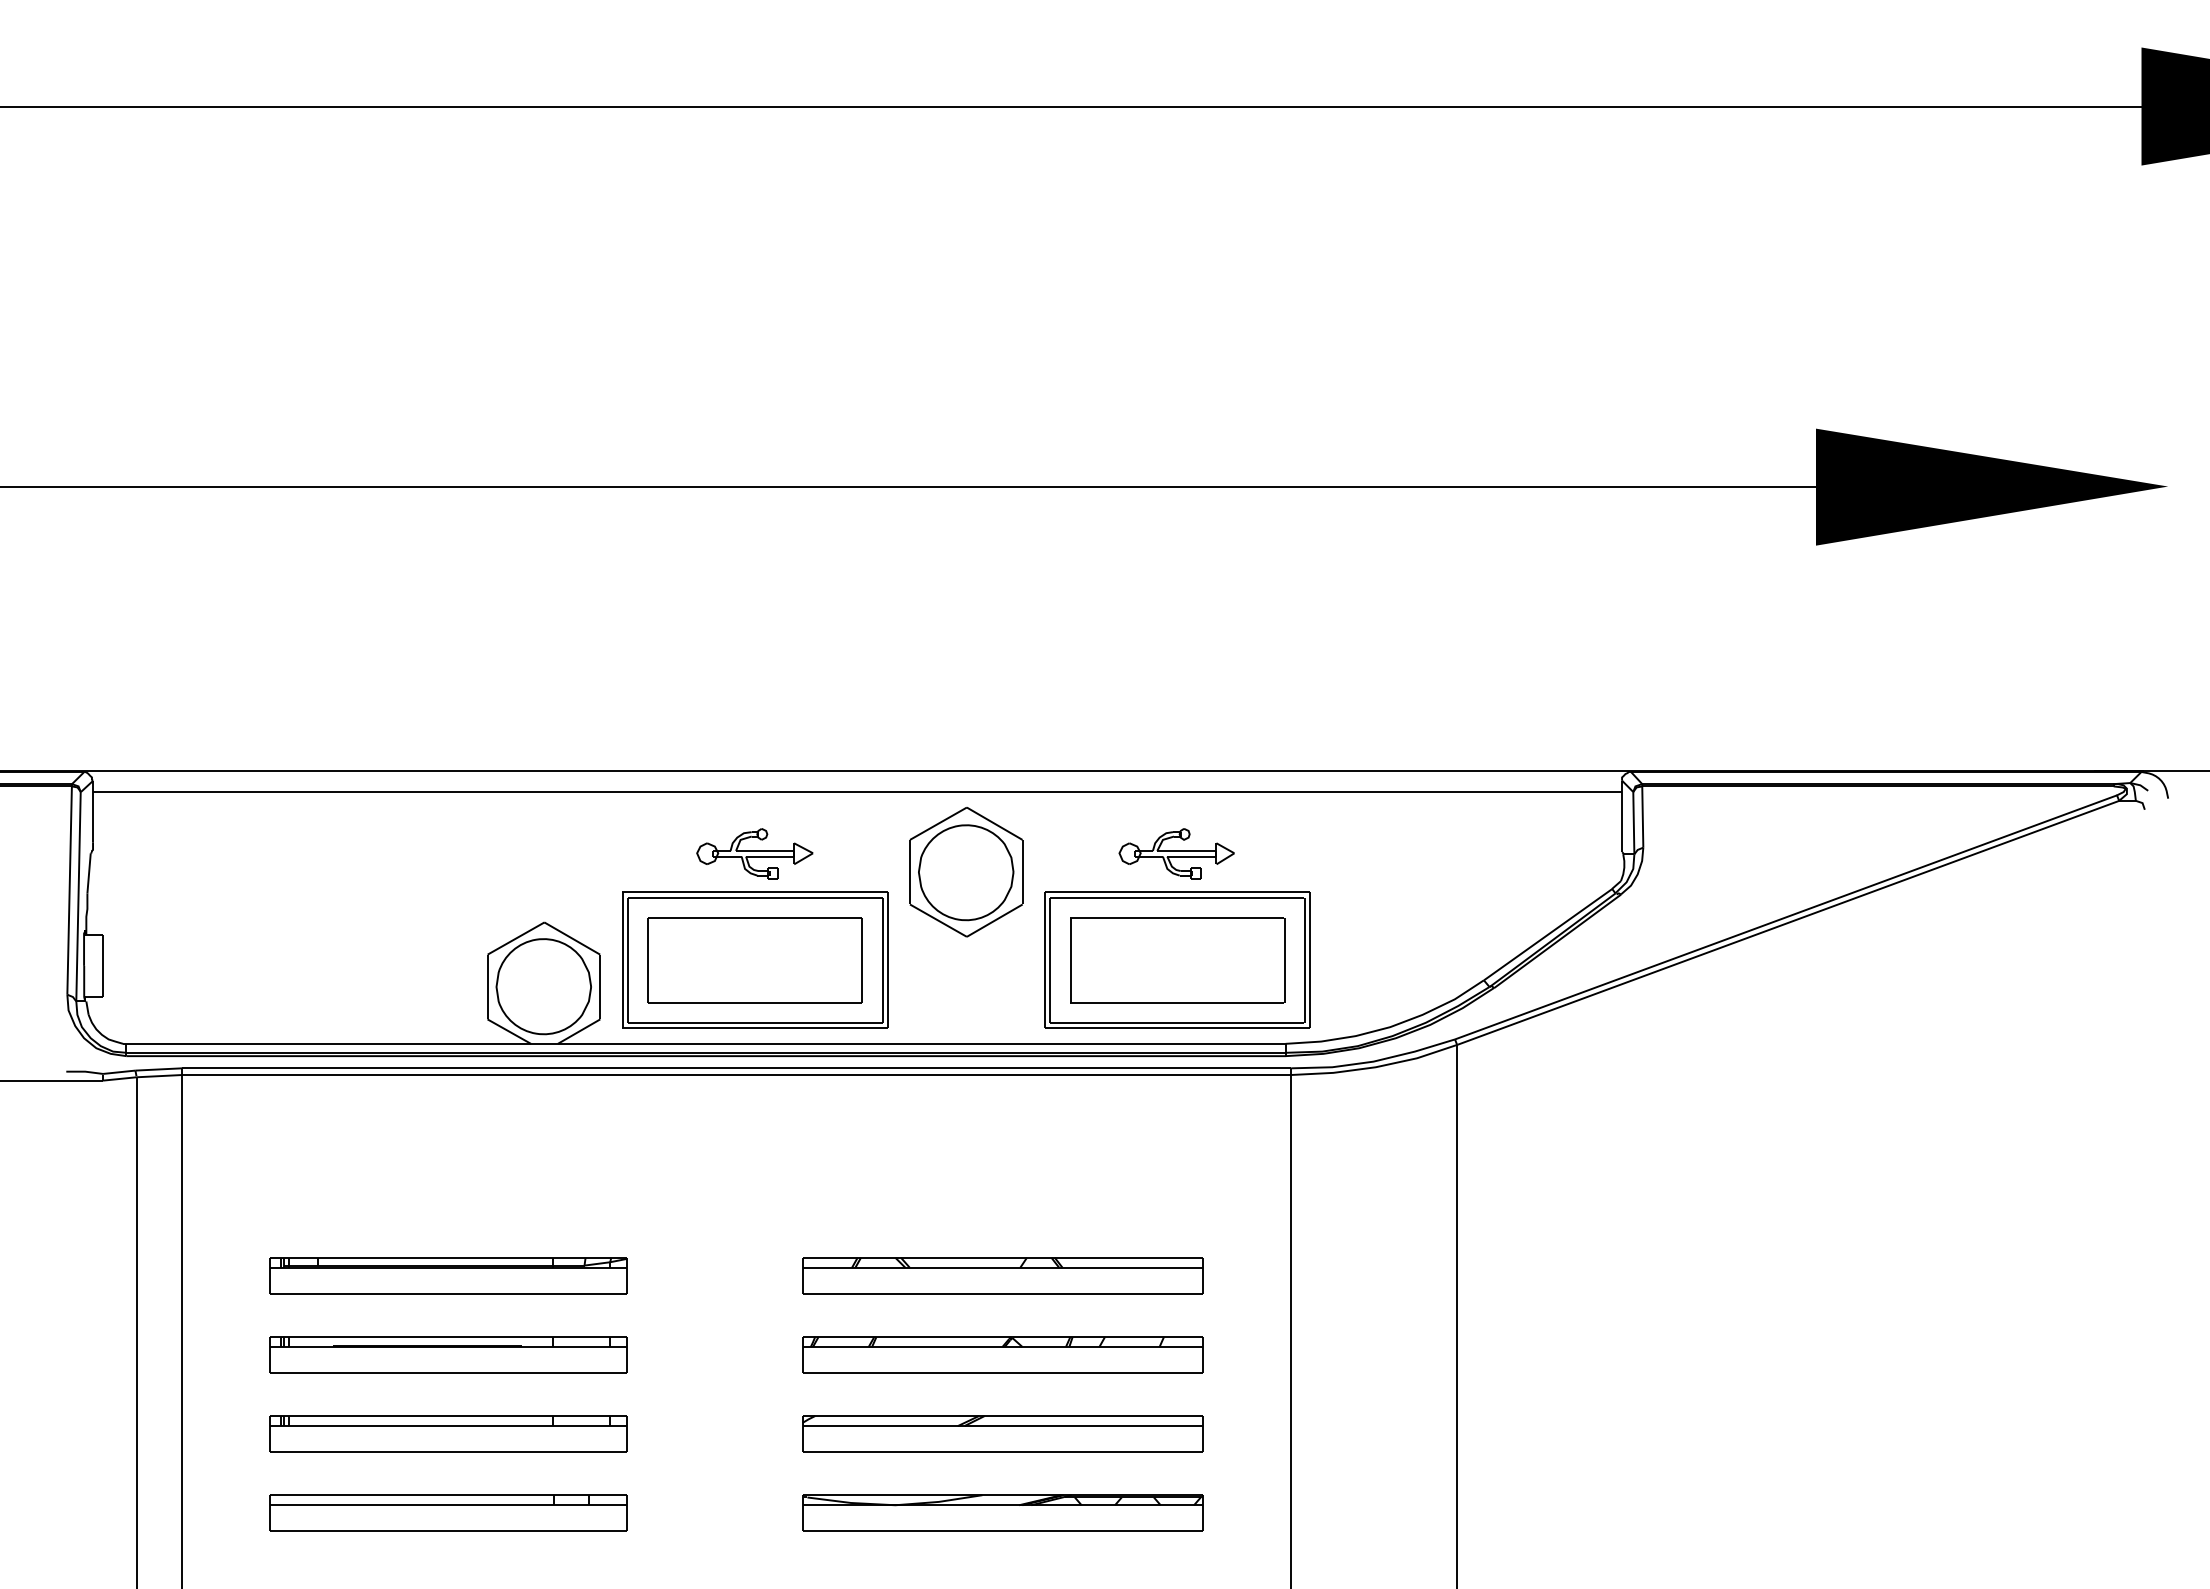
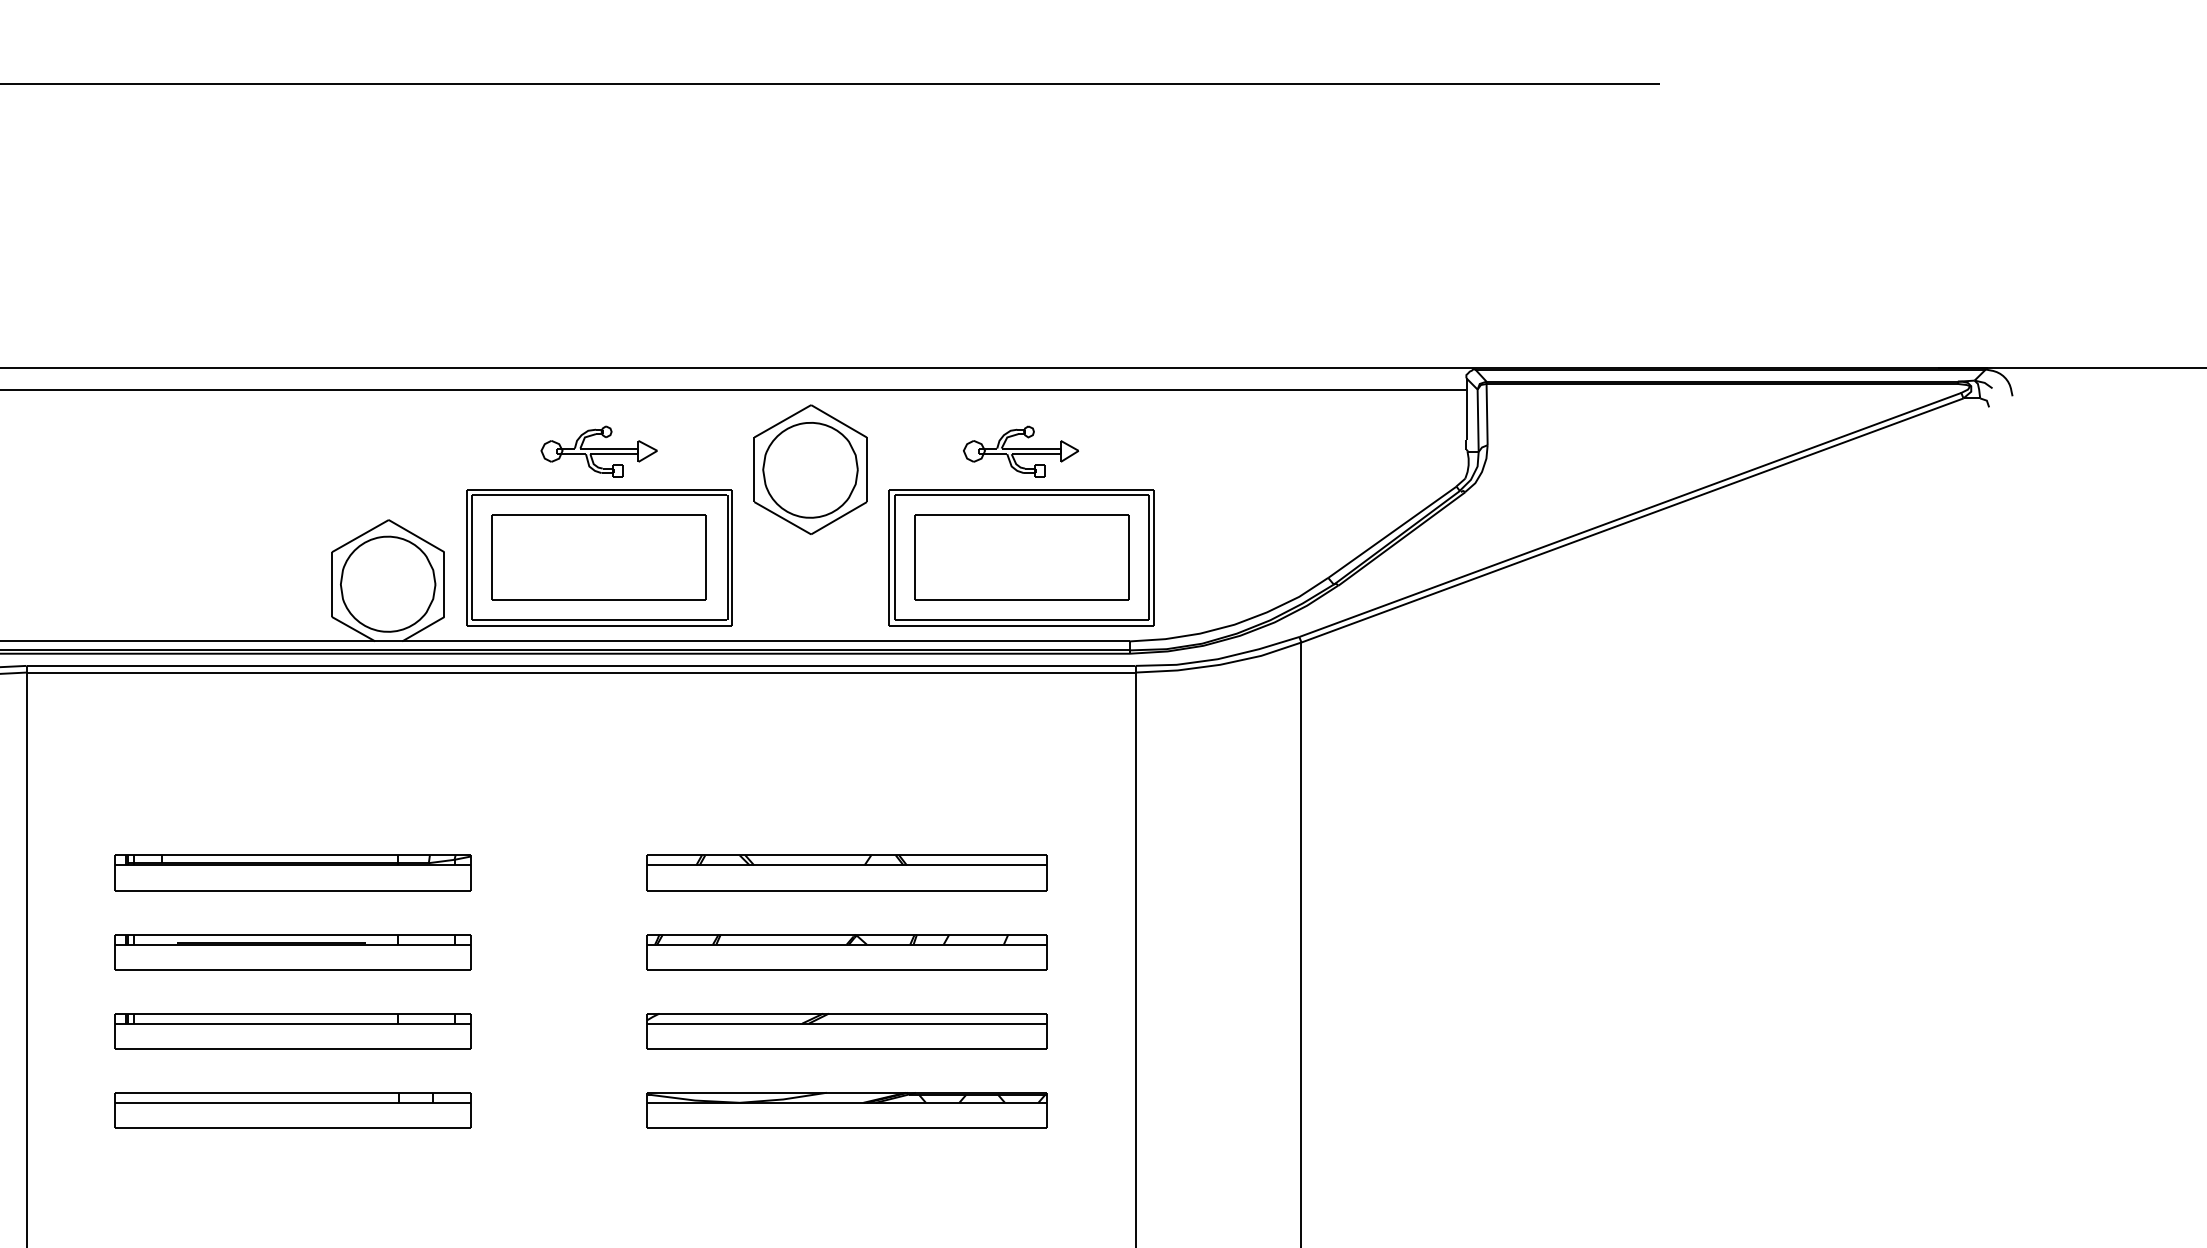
fill: (1991, 486) -> (1835, 84), removed

